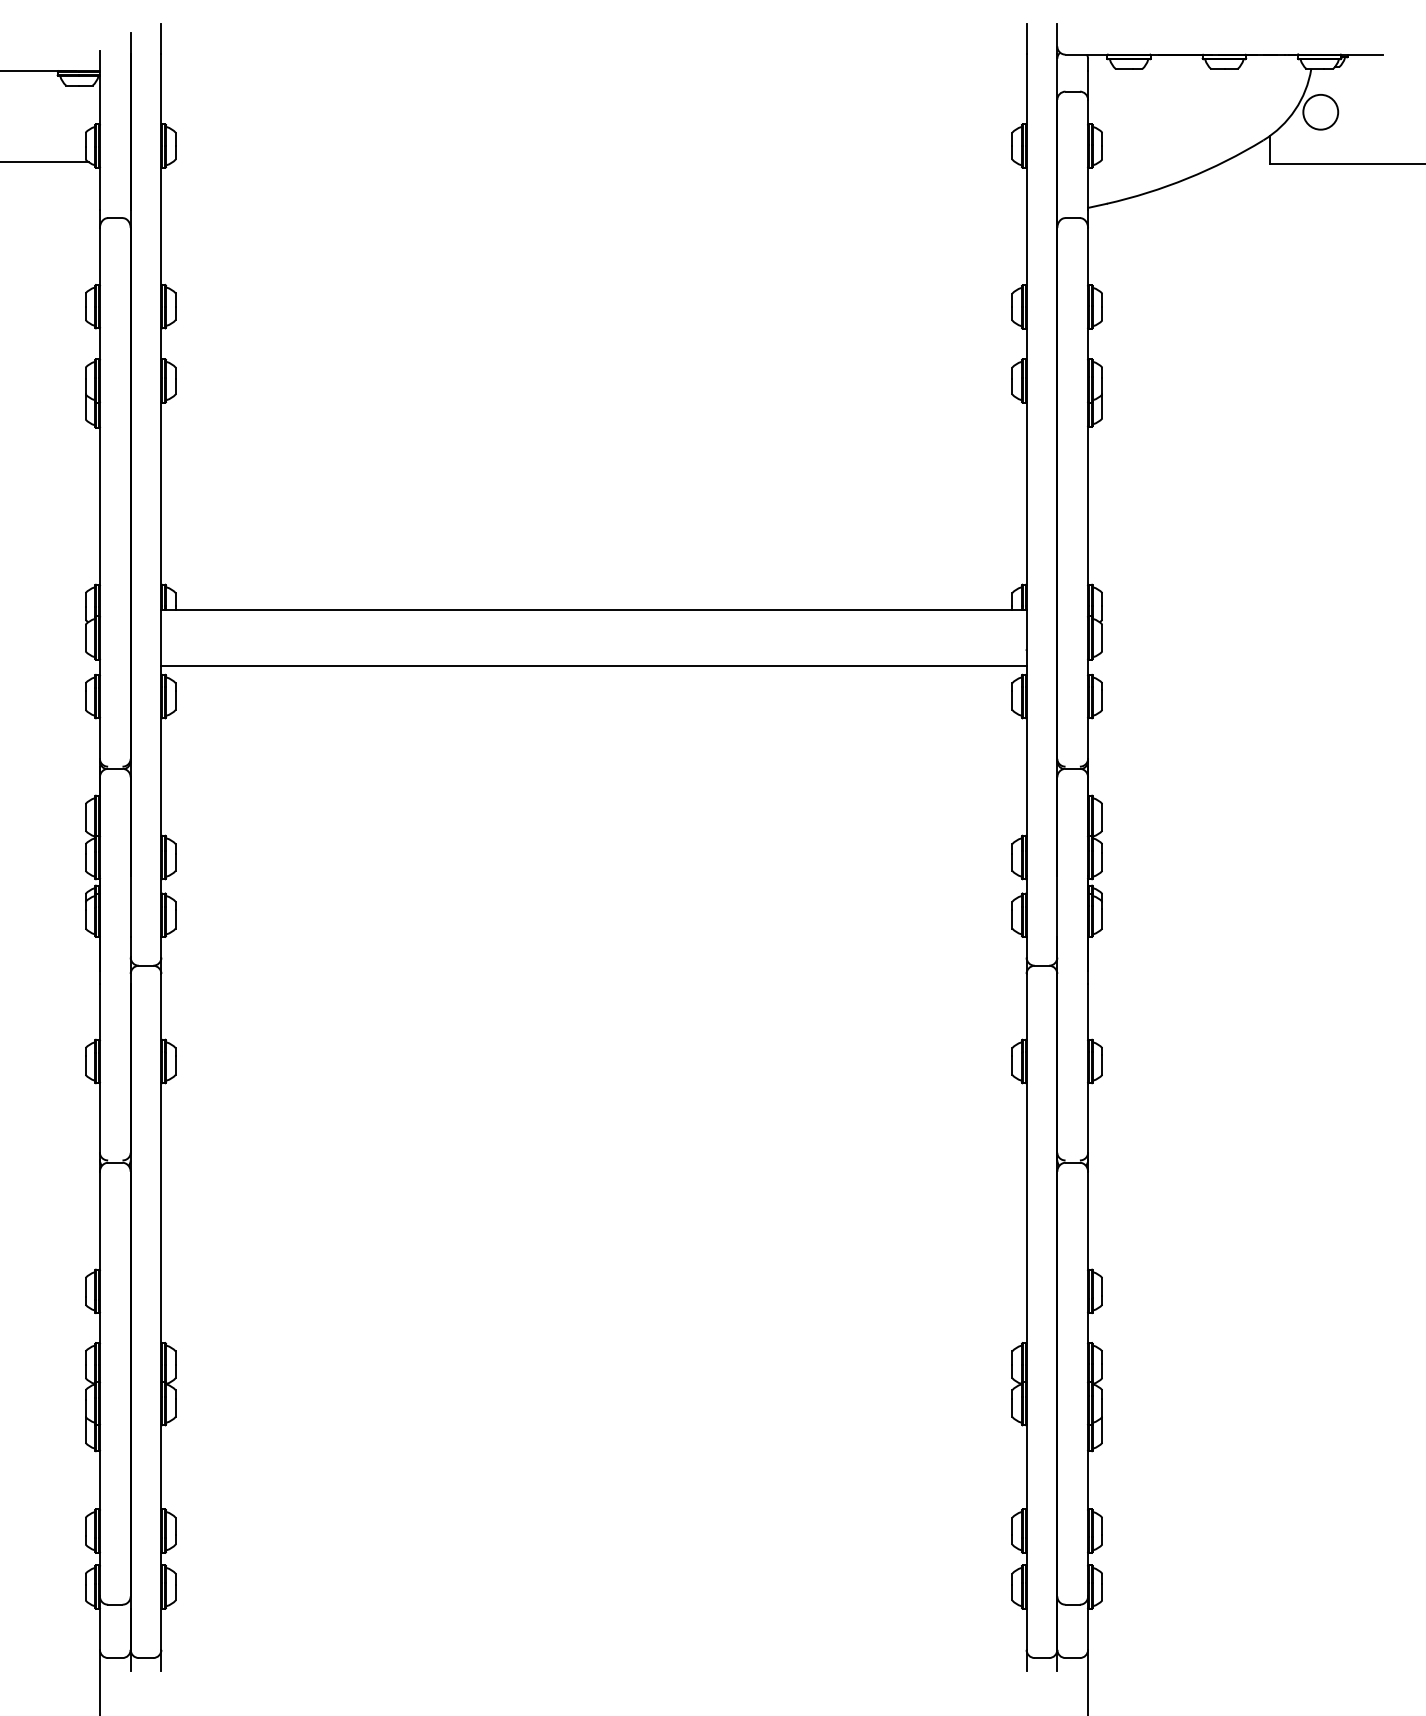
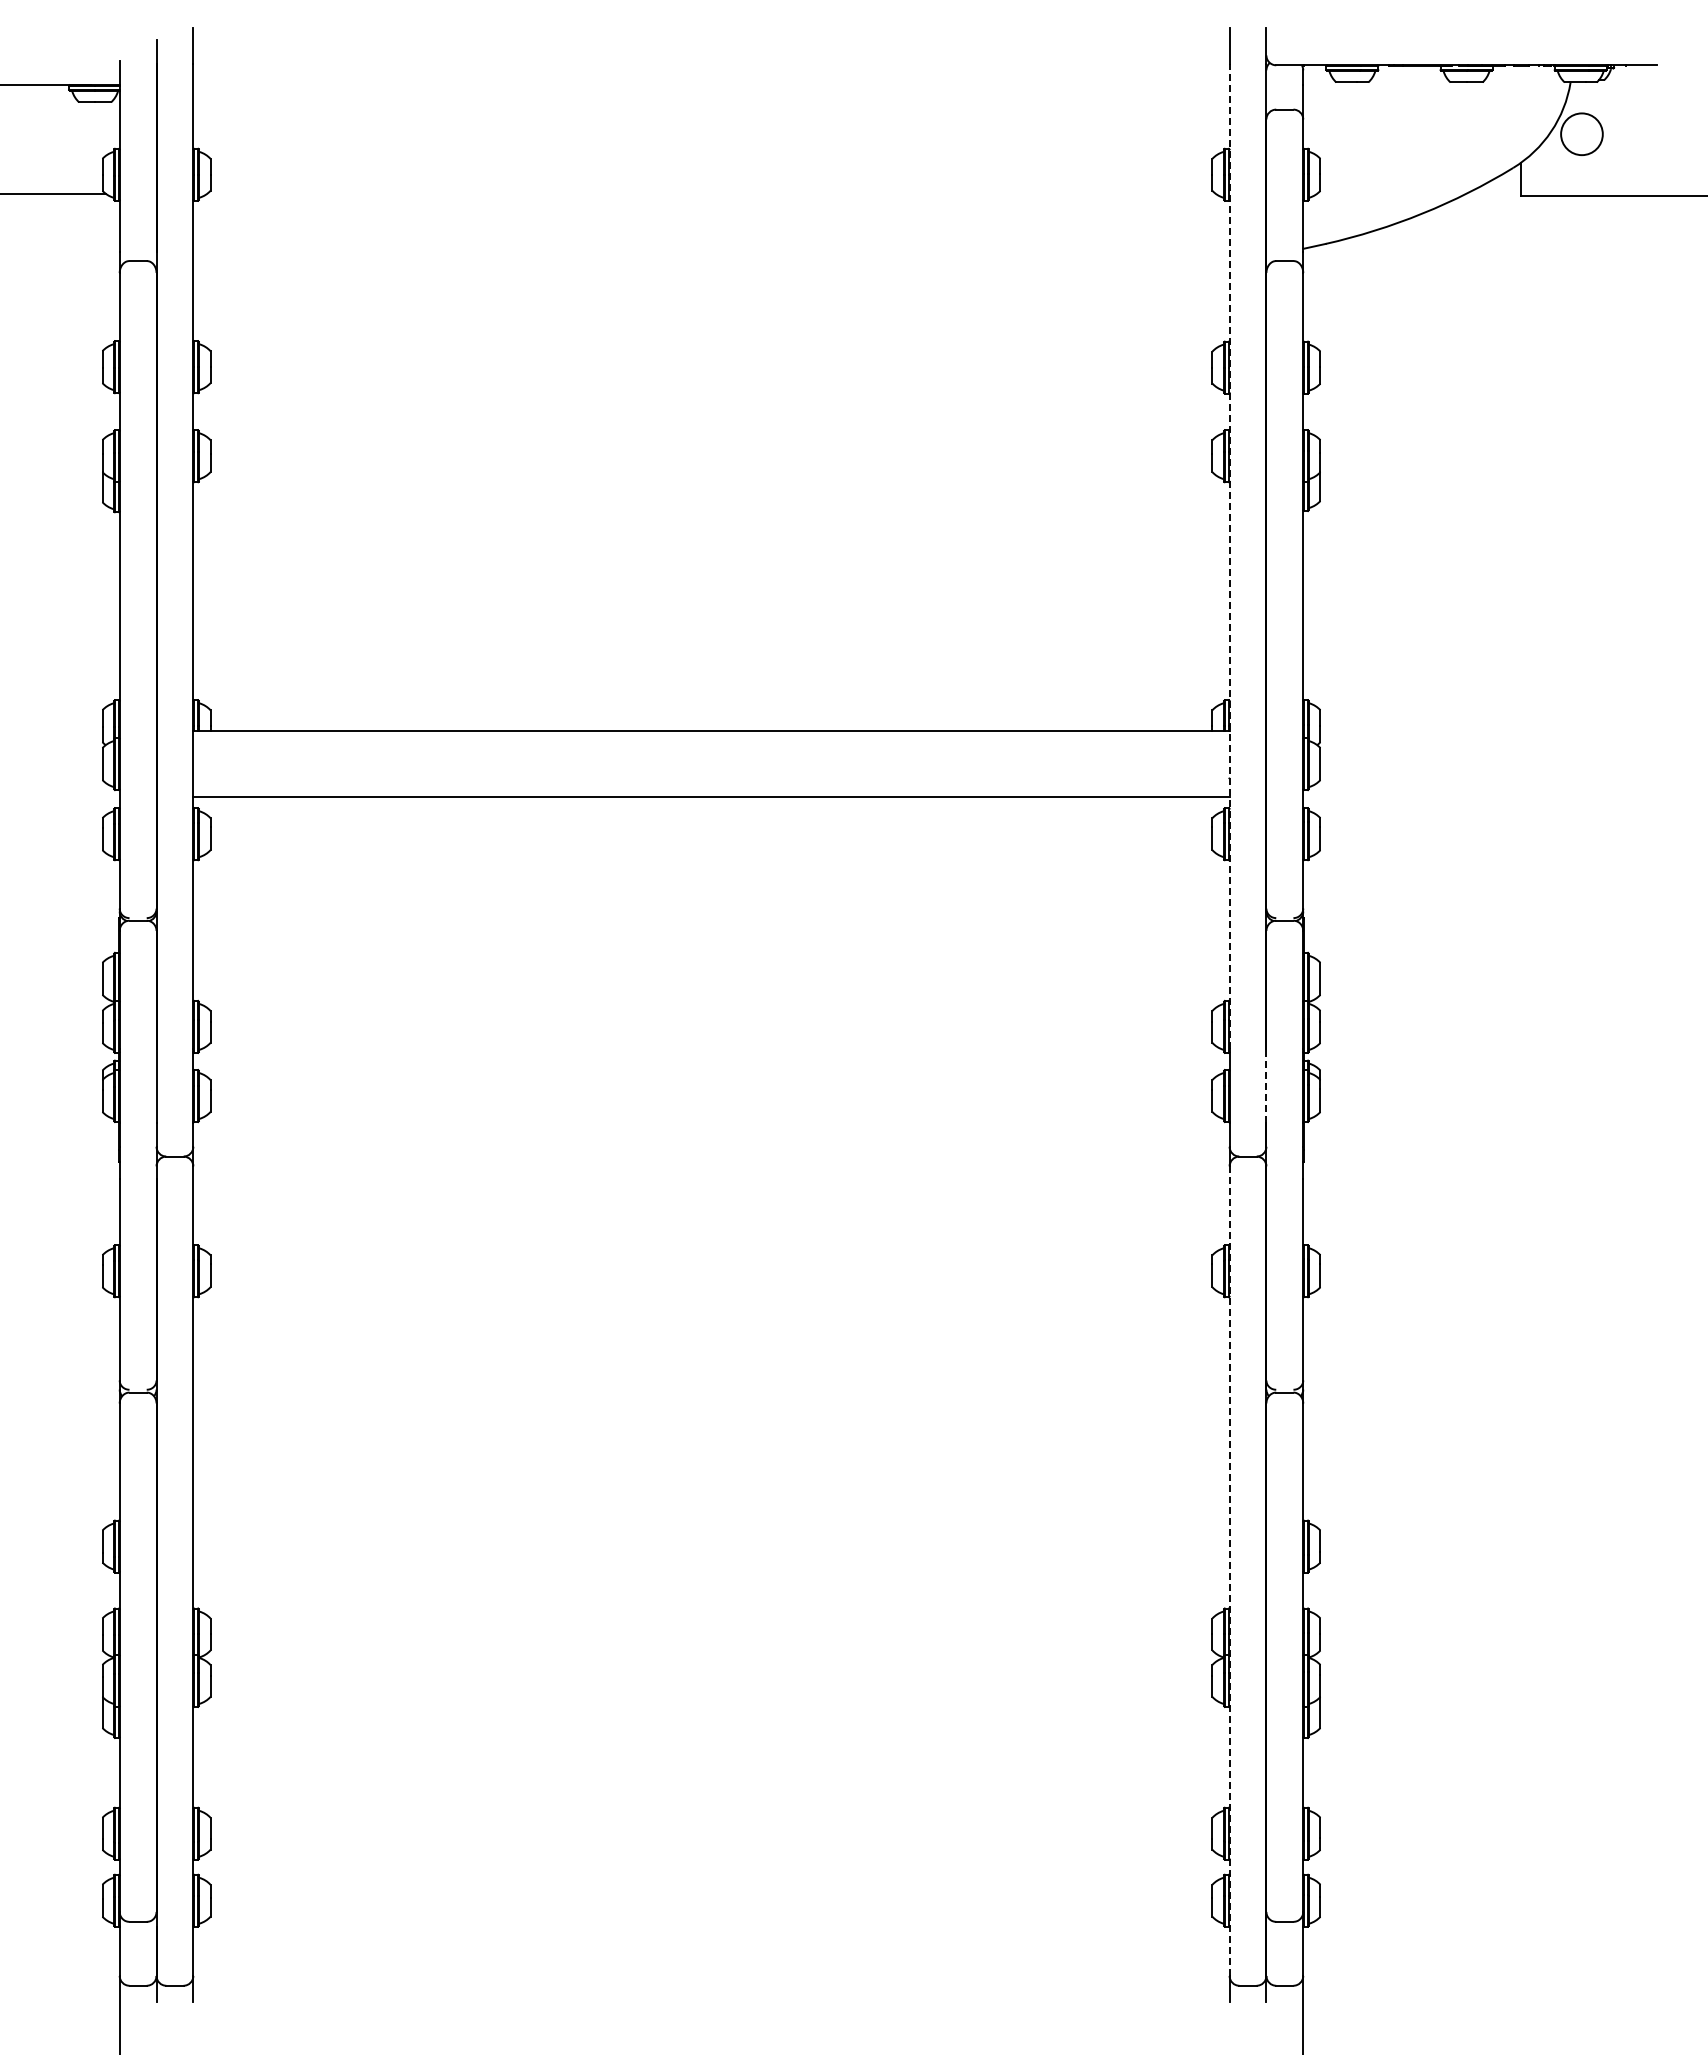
line: (1026, 464) -> (1229, 556), solid -> dashed
line: (1057, 906) -> (1266, 1085), solid -> dashed
line: (1026, 1312) -> (1229, 1571), solid -> dashed

